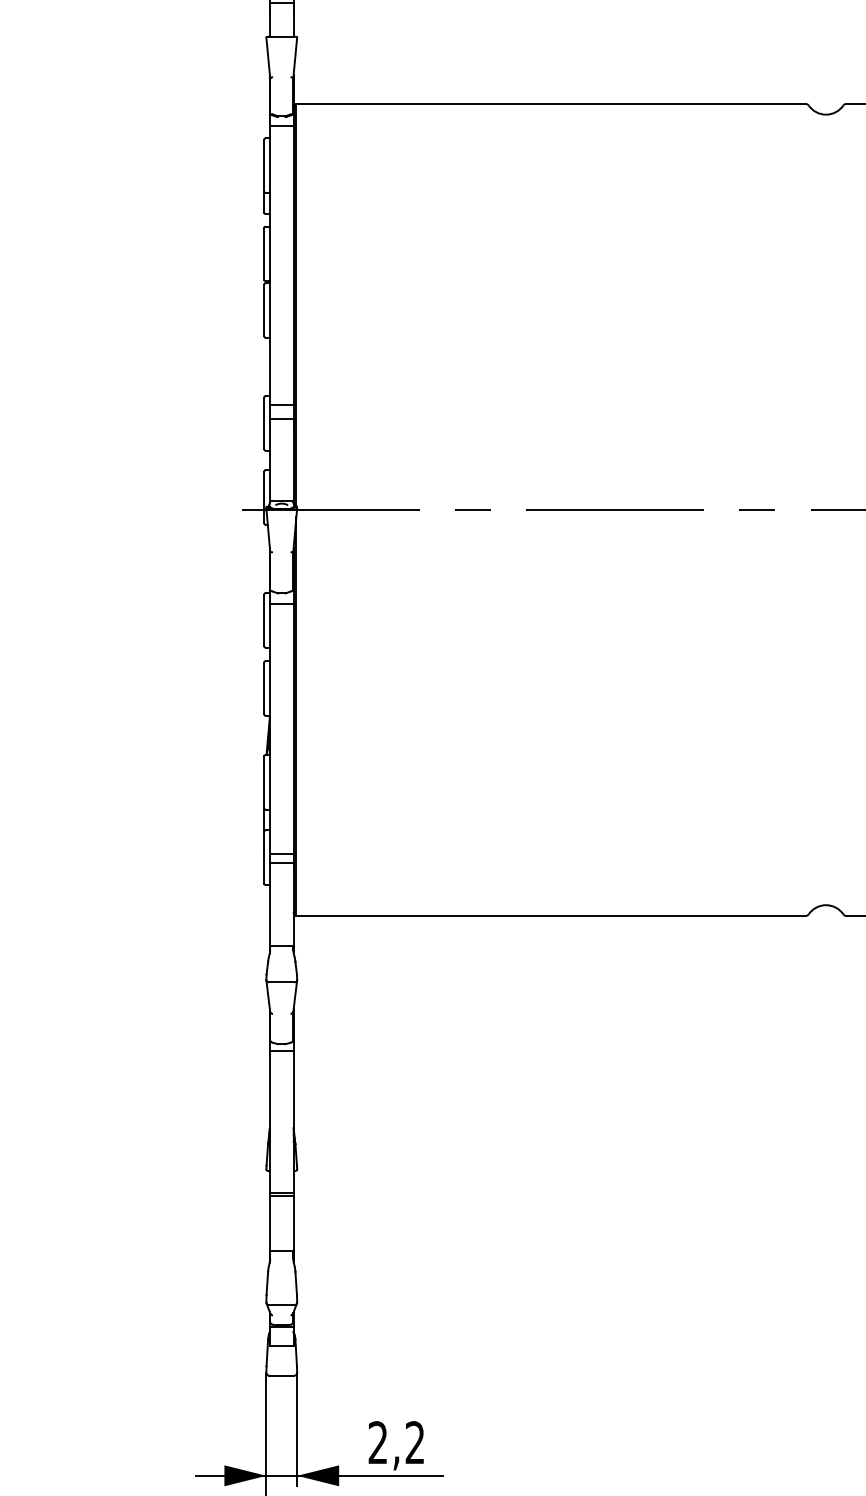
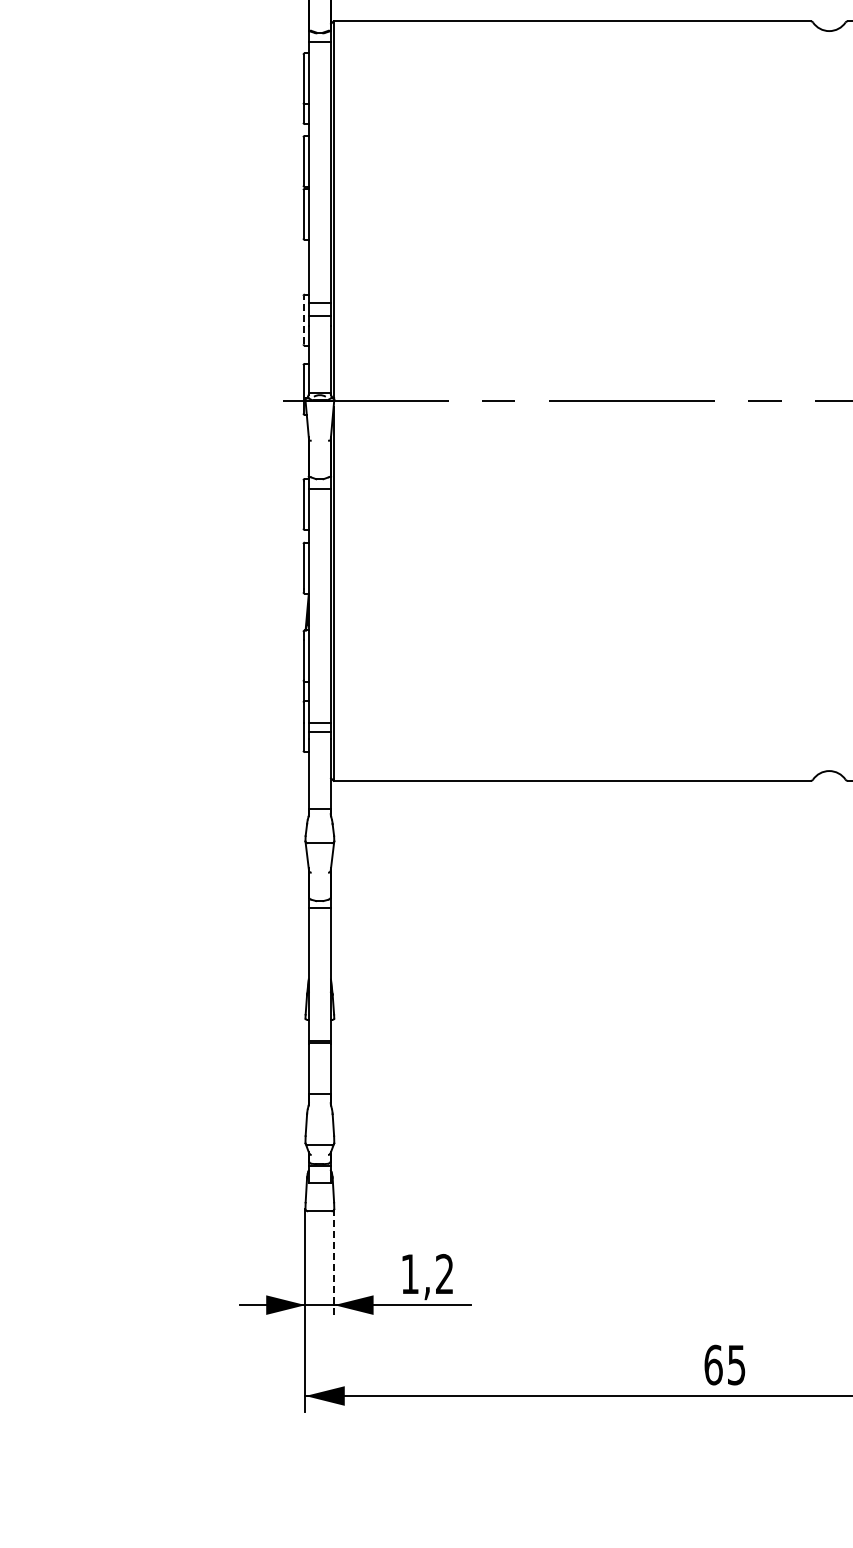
line: (264, 422) -> (303, 319), solid -> dashed
line: (297, 1430) -> (334, 1262), solid -> dashed
text: (377, 1442) -> (409, 1273), 2,2 -> 1,2

